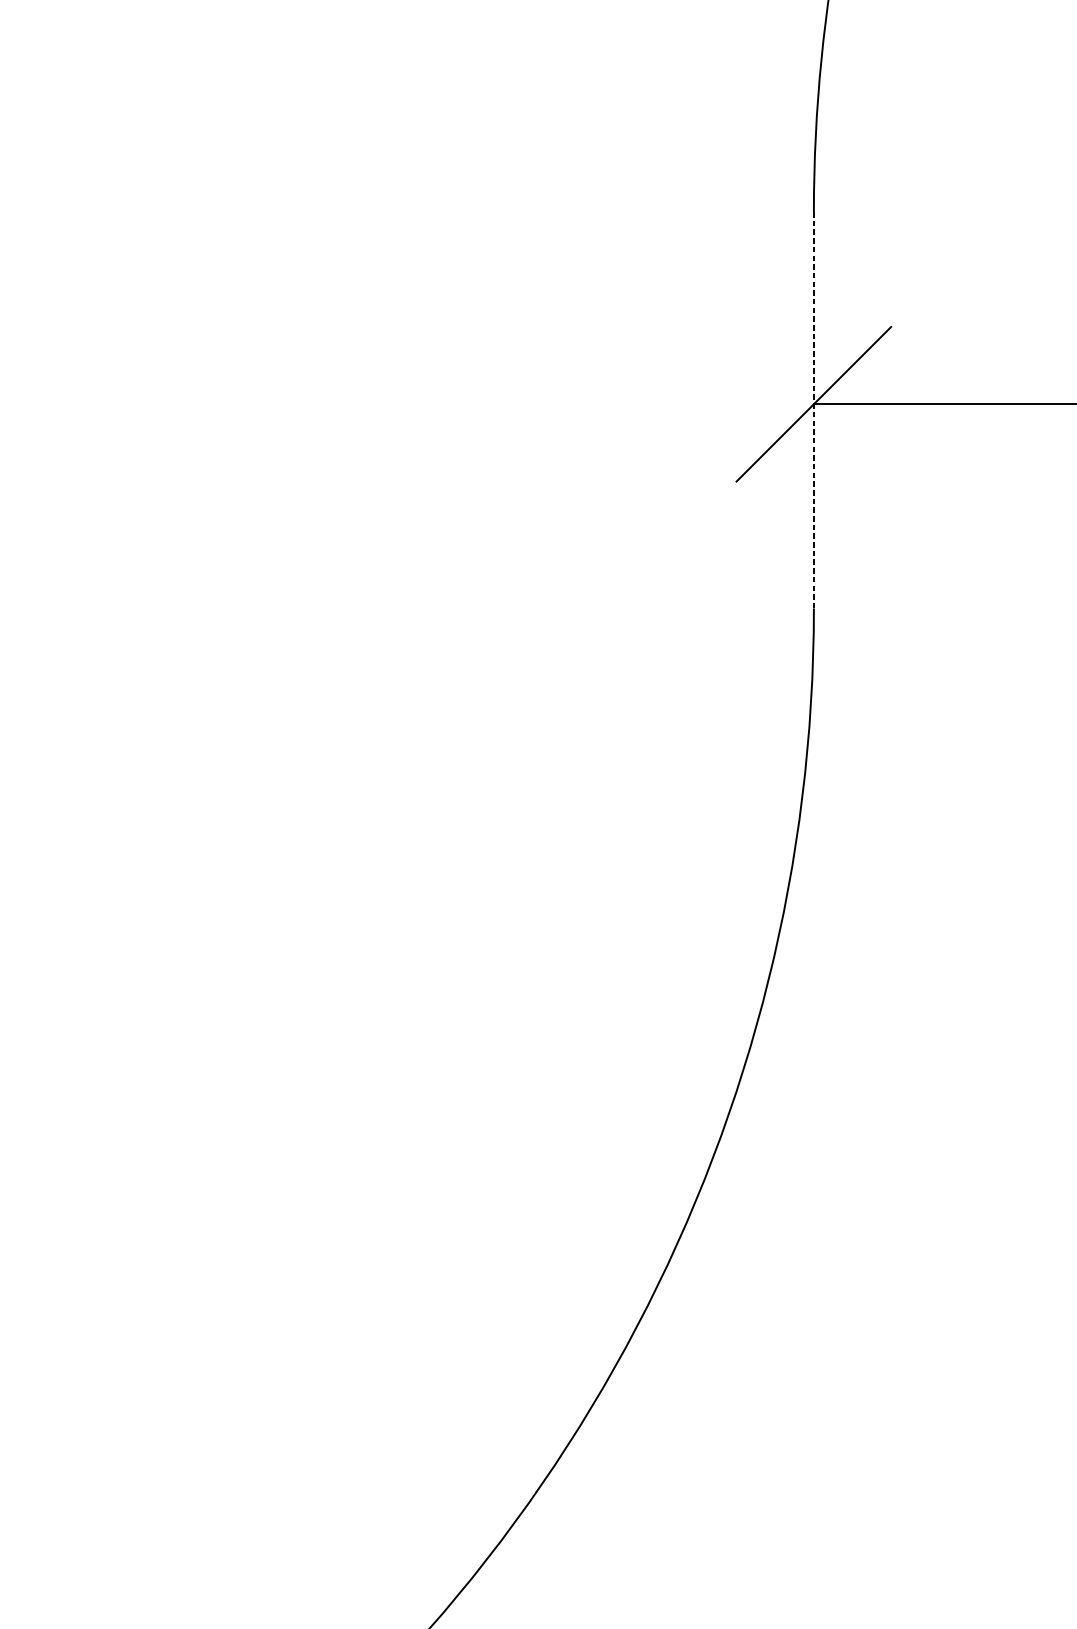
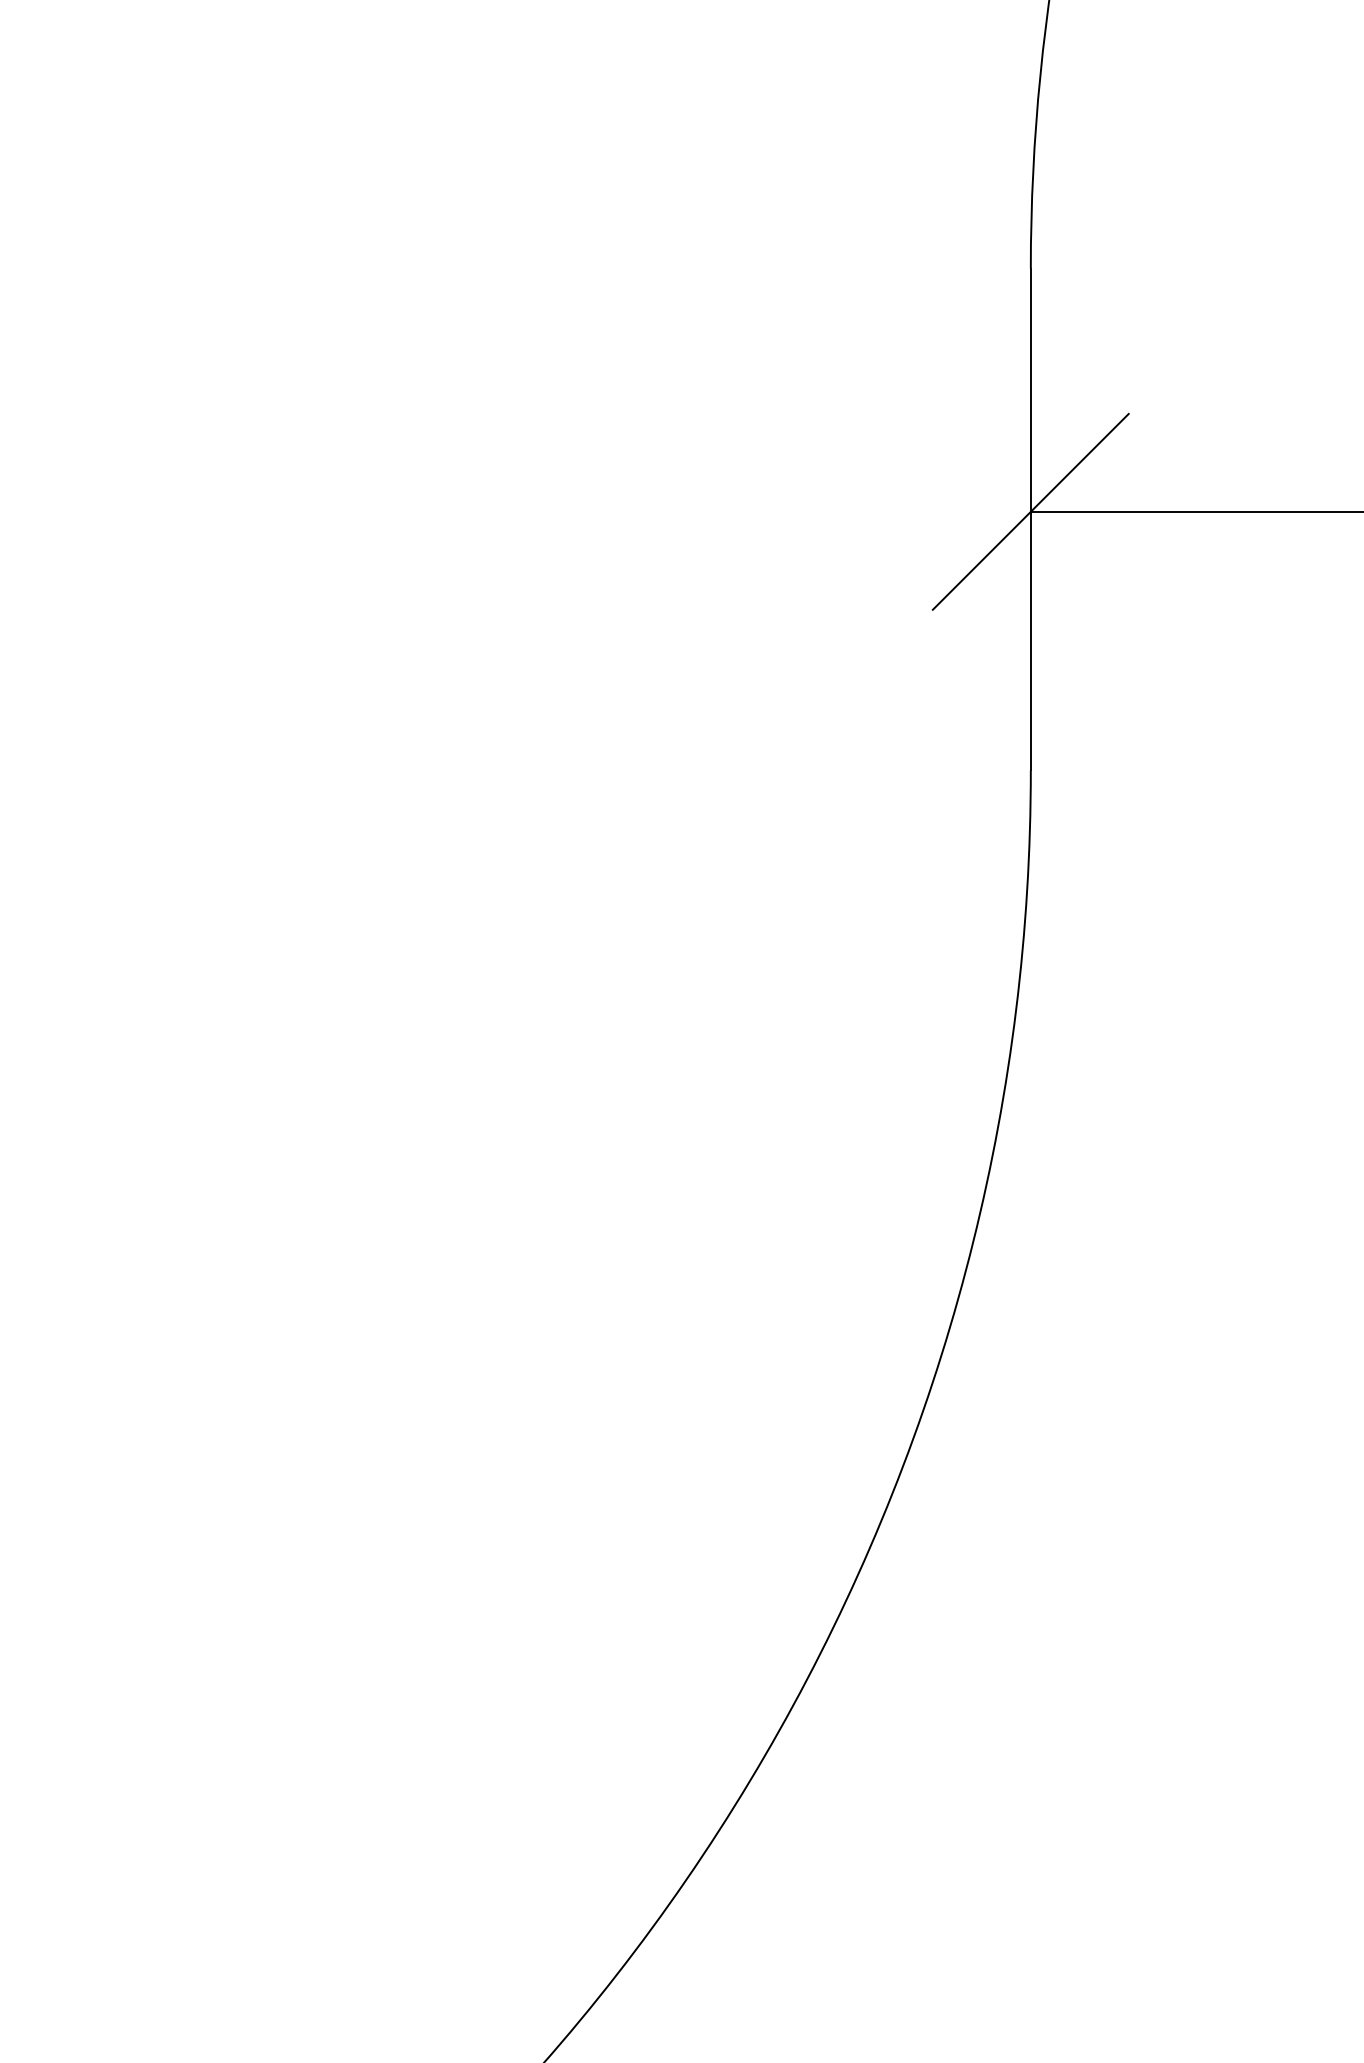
line: (813, 410) -> (1030, 519), dashed -> solid

